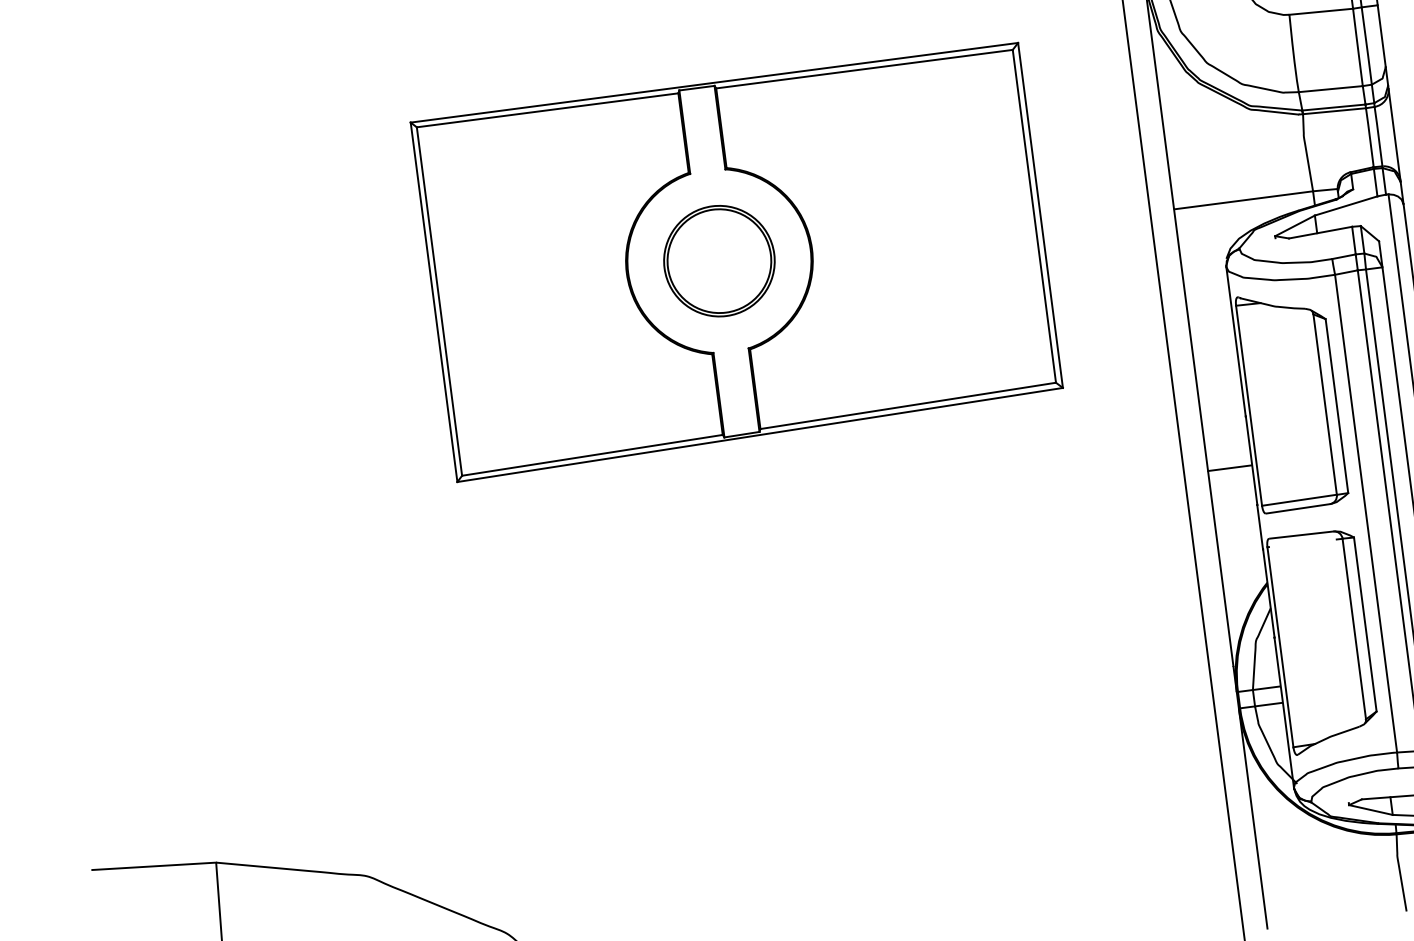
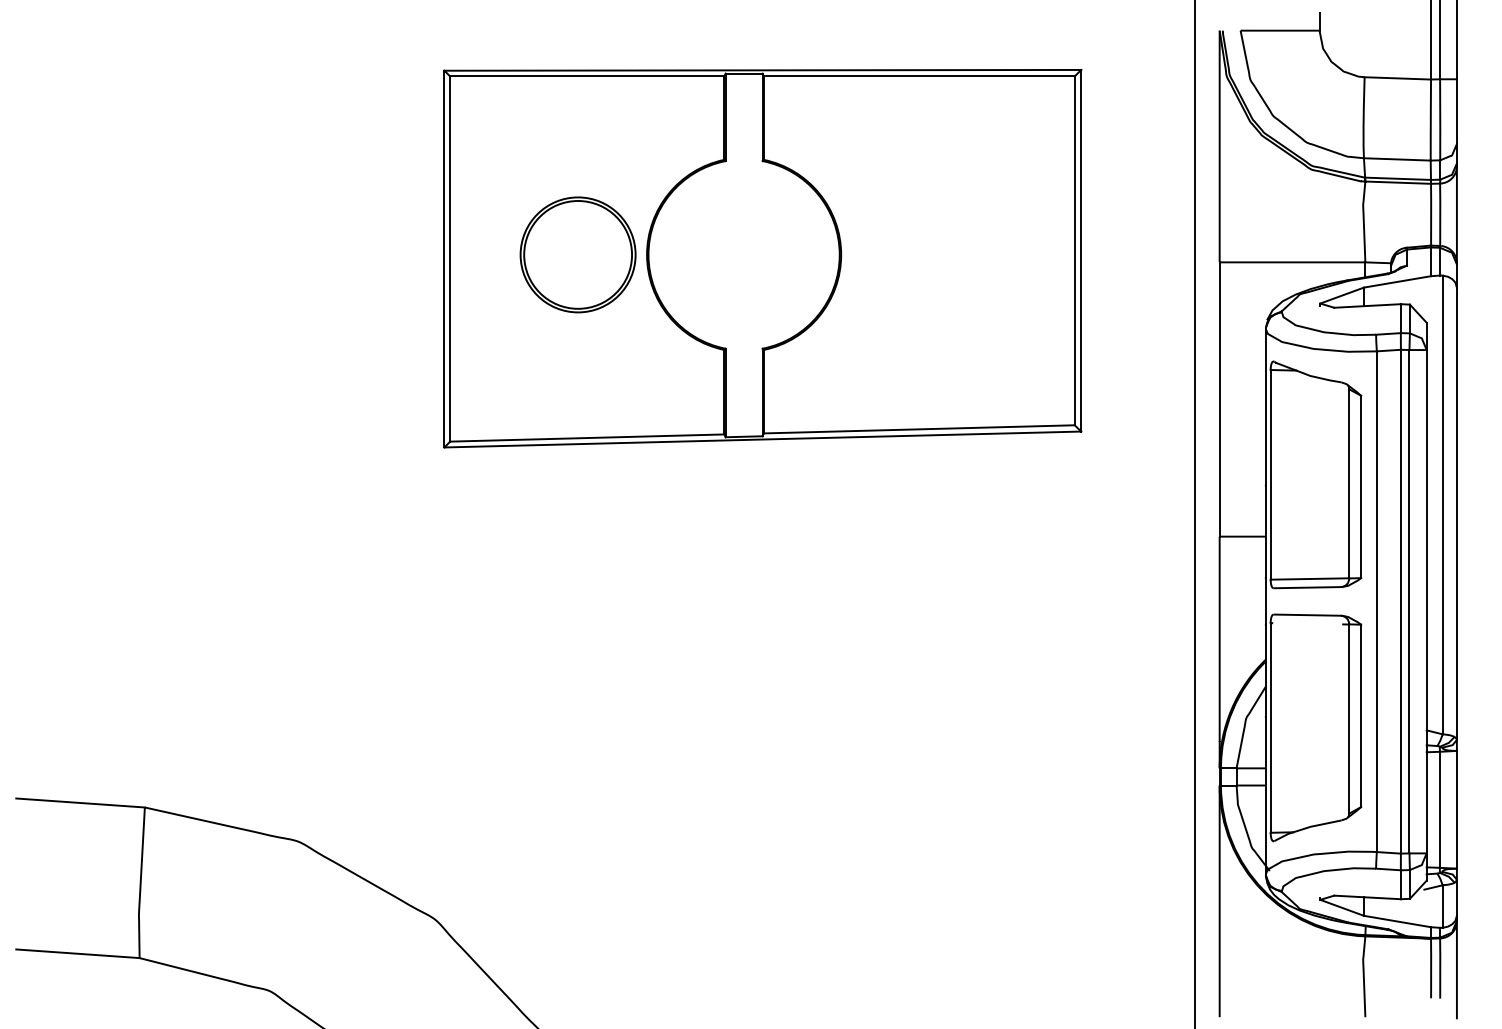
part: (718, 260) -> (577, 254), moved

